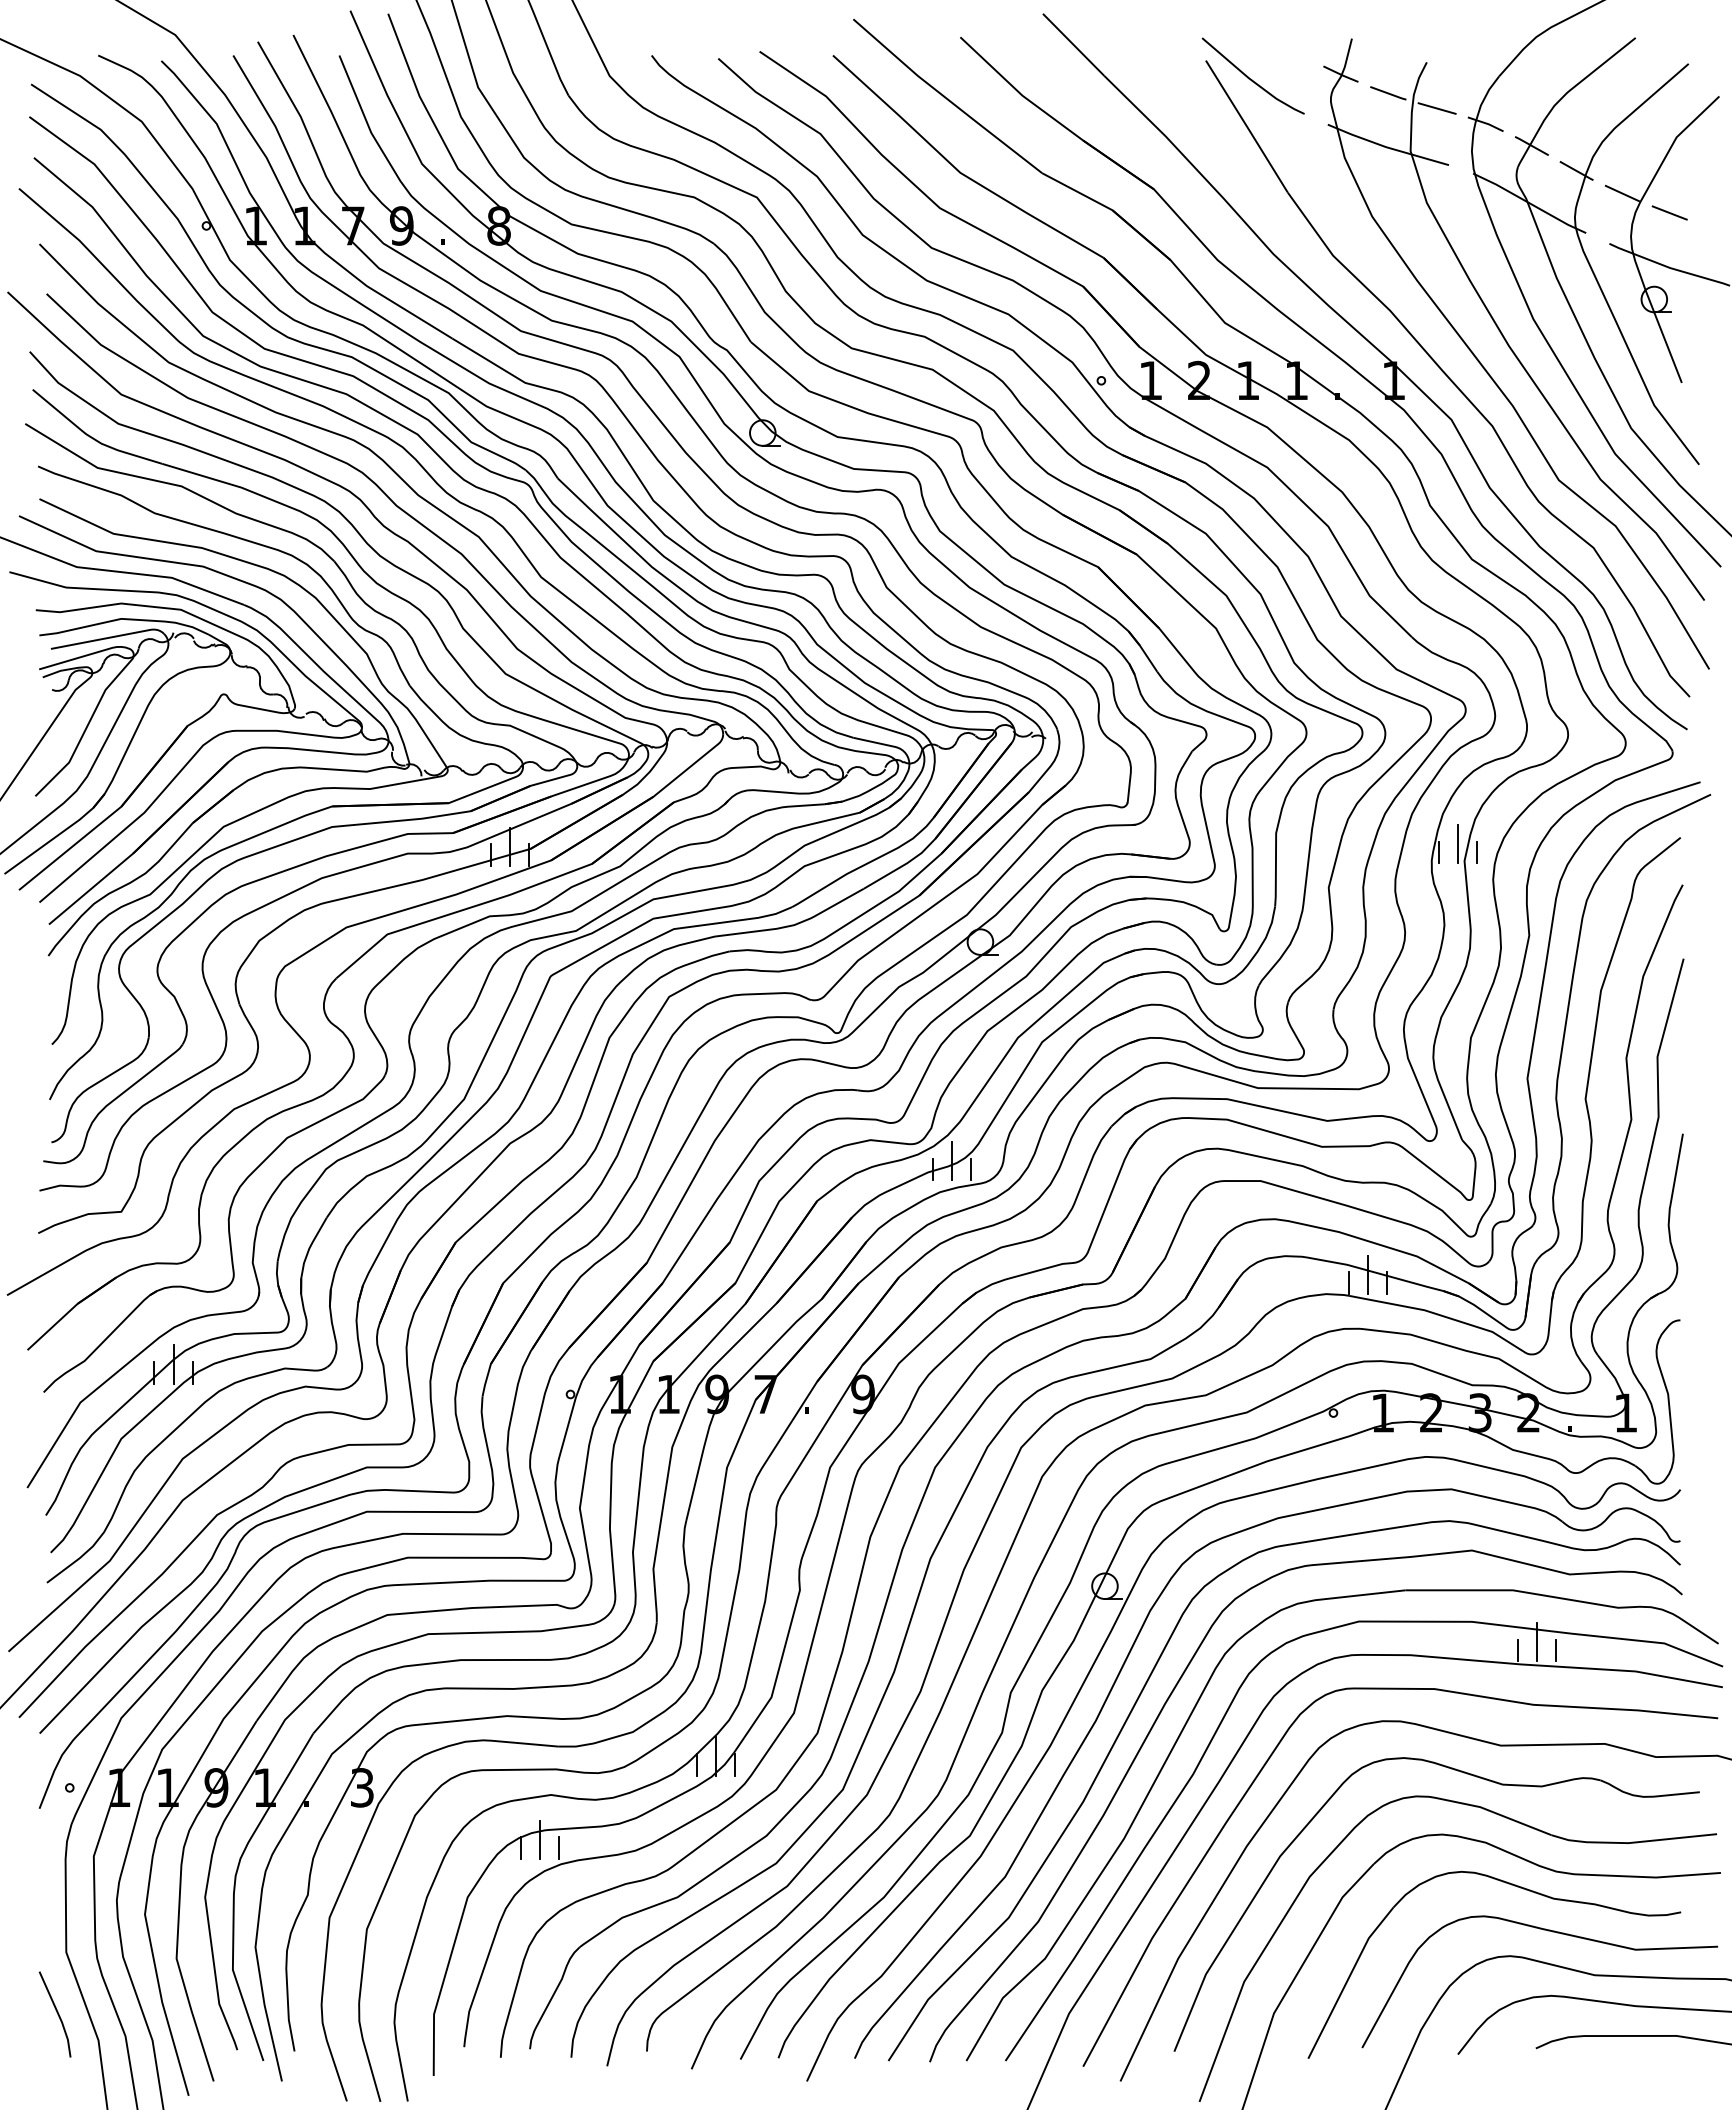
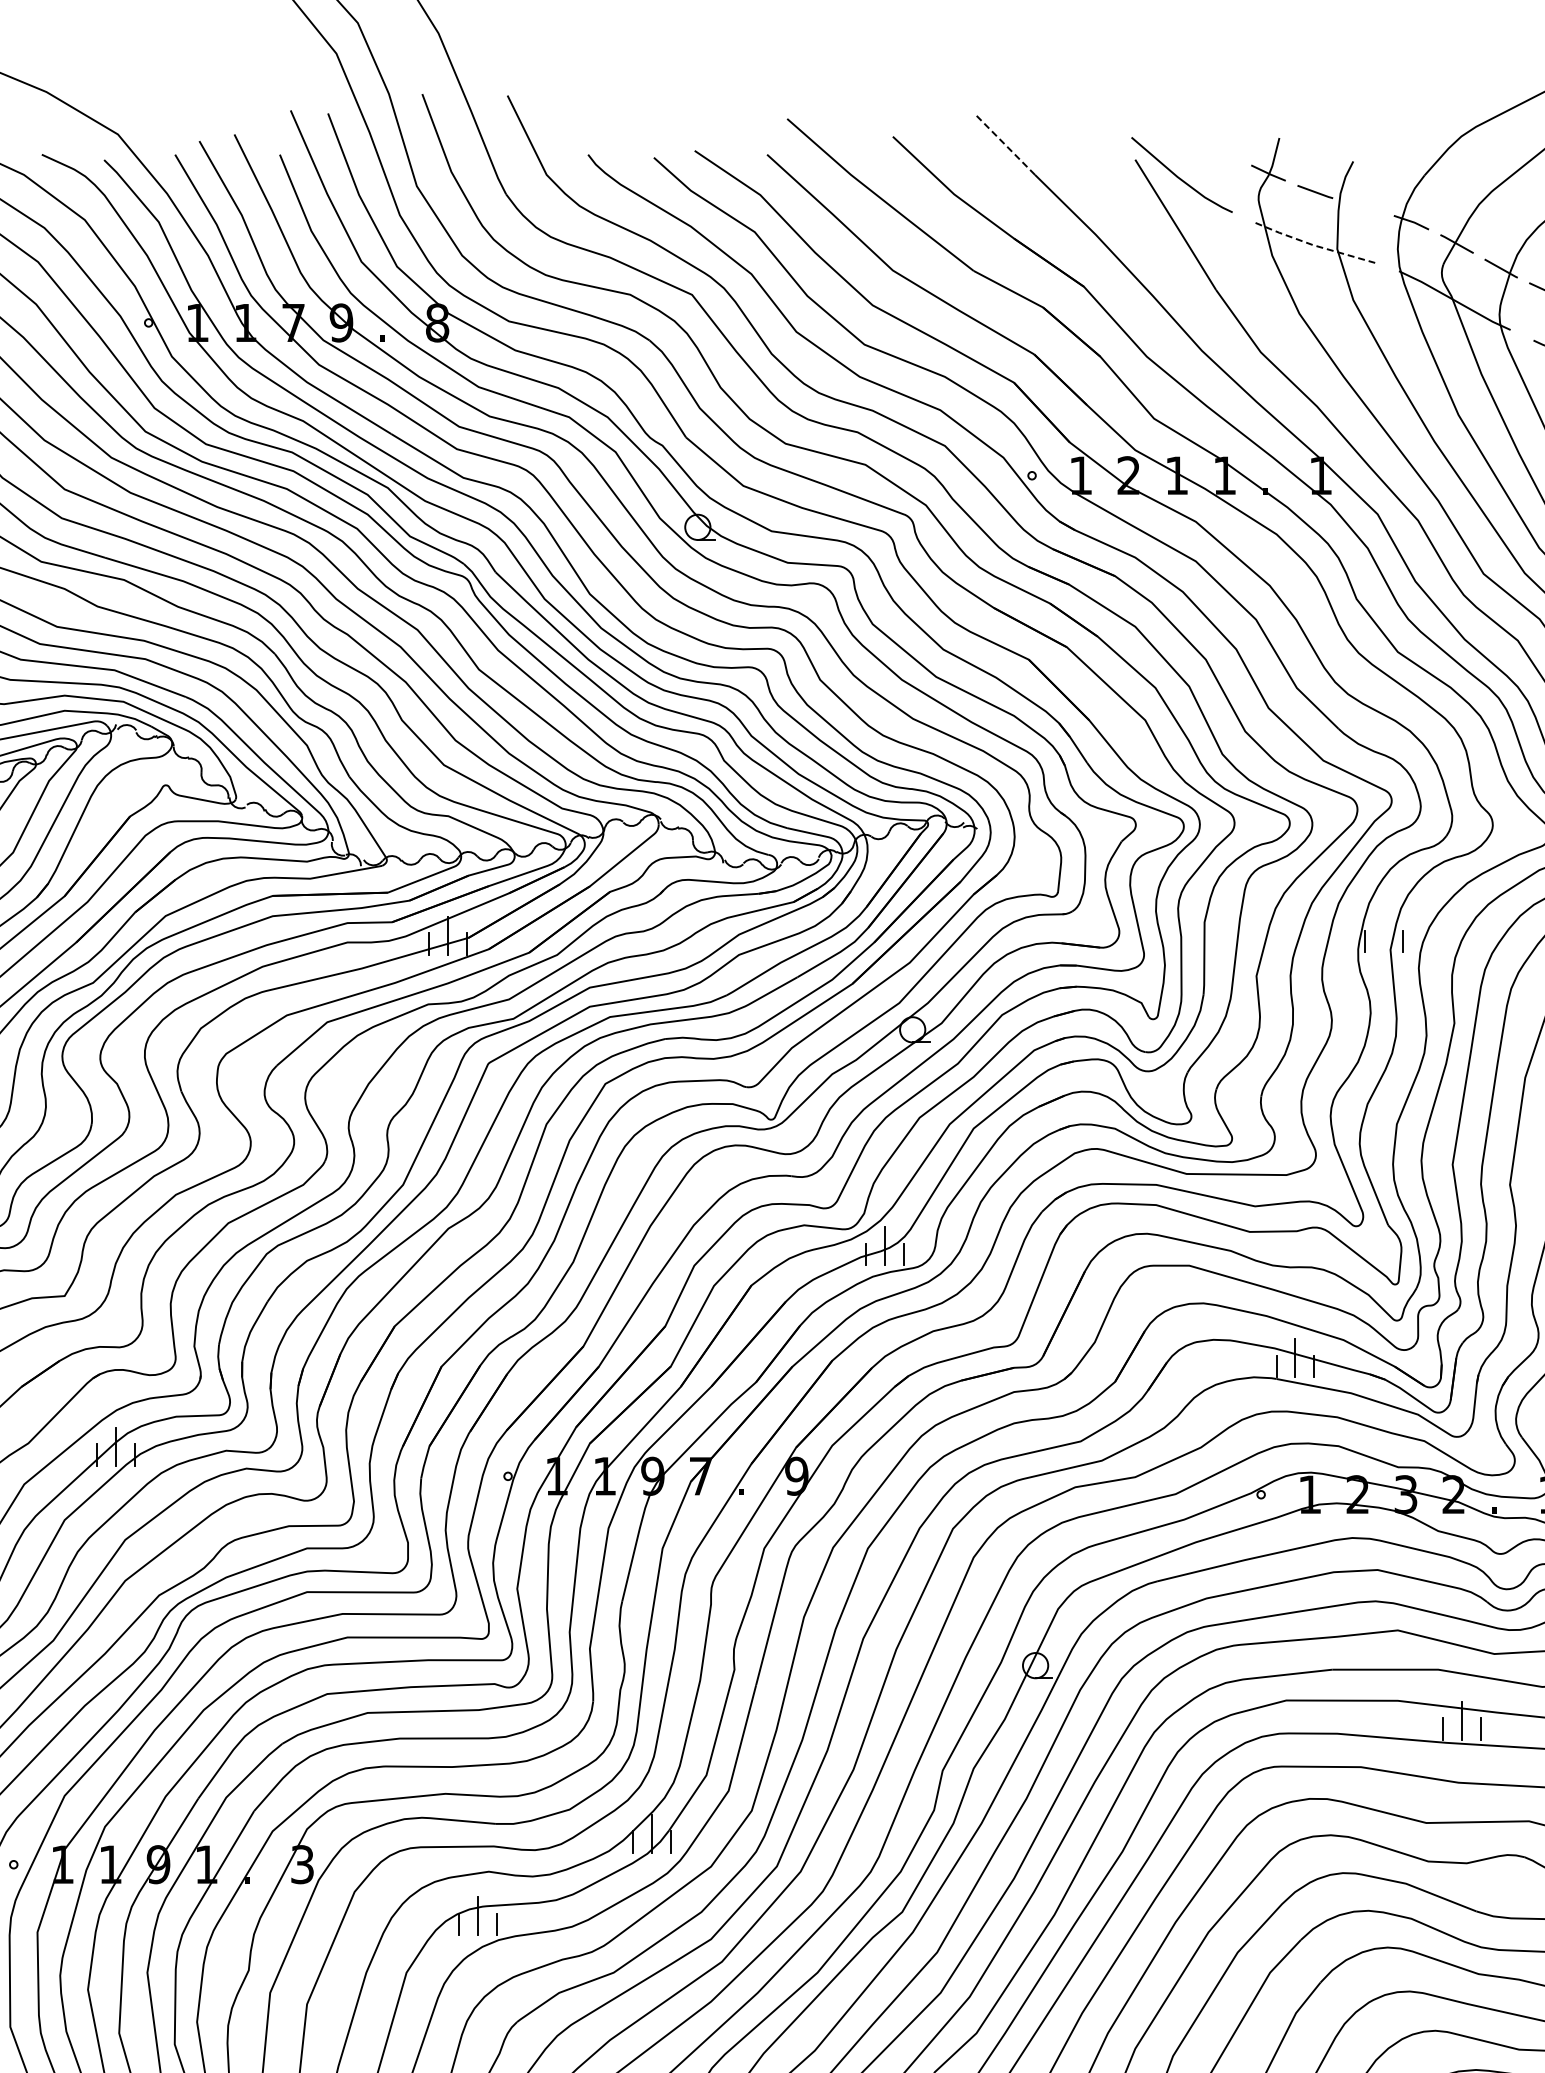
line: (1073, 44) -> (1004, 143), solid -> dashed
line: (1436, 108) -> (1362, 206), removed
line: (1387, 147) -> (1314, 245), solid -> dashed
line: (1457, 843) -> (1383, 932), removed

